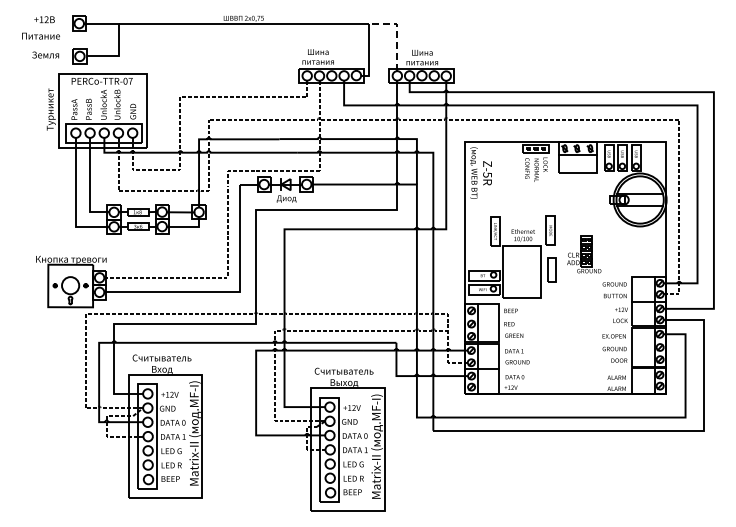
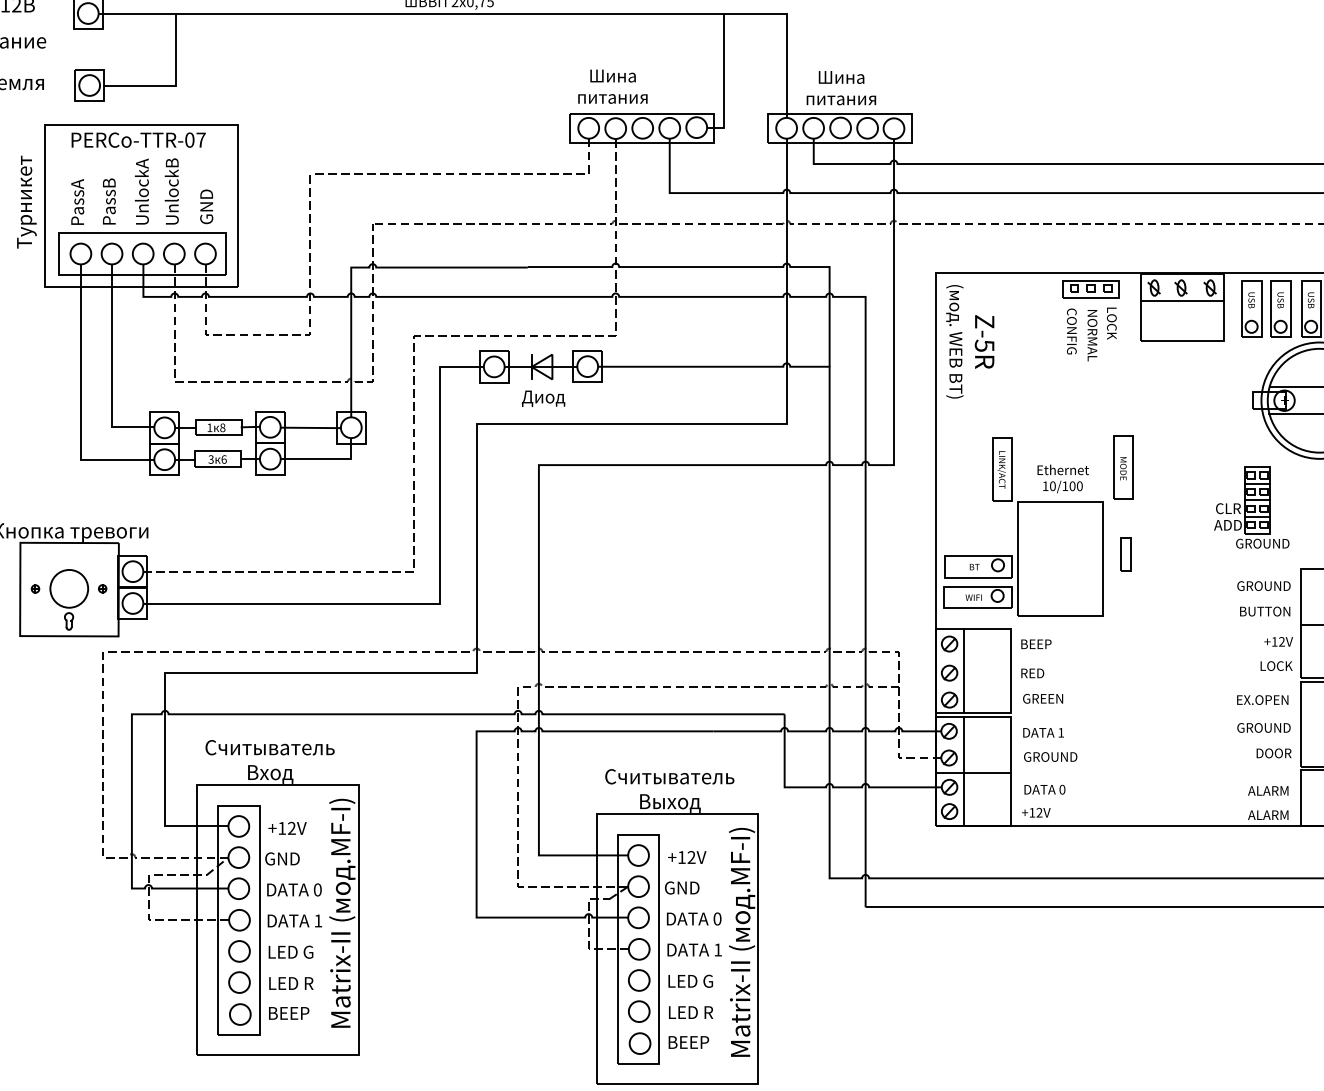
line: (397, 32) -> (786, 32), dashed -> solid
part: (584, 254) -> (1252, 507), moved
part: (551, 270) -> (1125, 555), size x0.62

